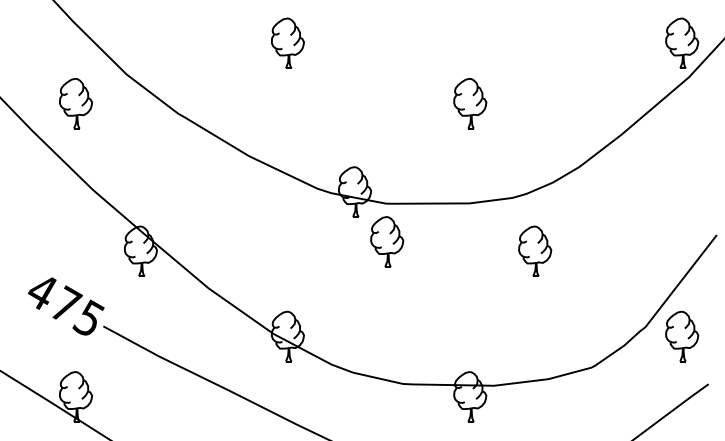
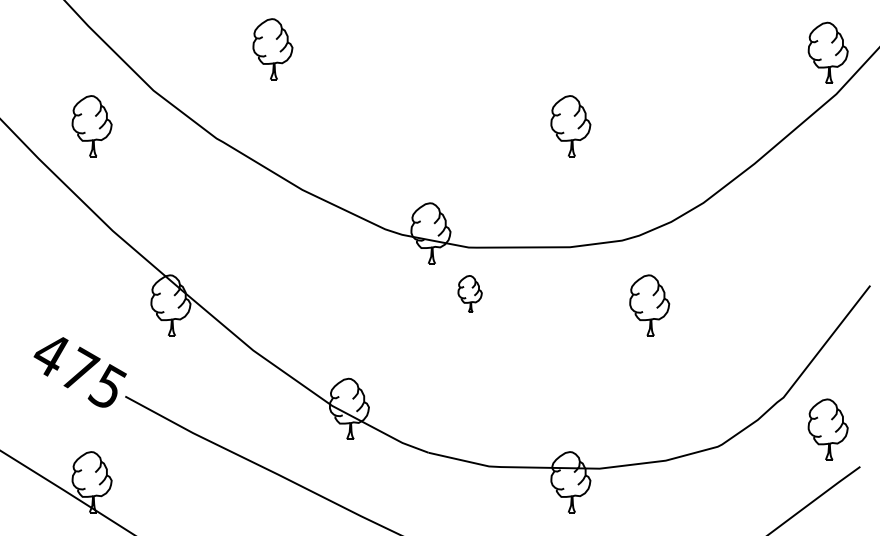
part: (287, 42) -> (272, 48), moved
part: (387, 241) -> (470, 293), size x0.6
part: (682, 336) -> (828, 429), moved

